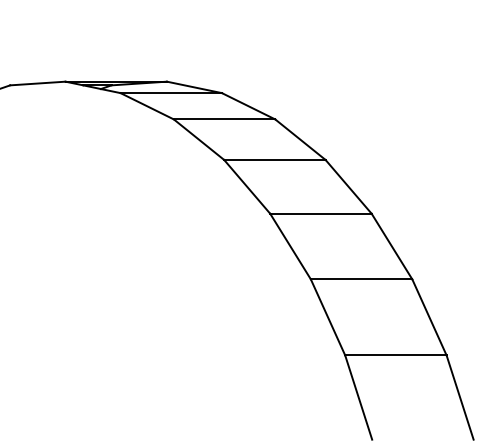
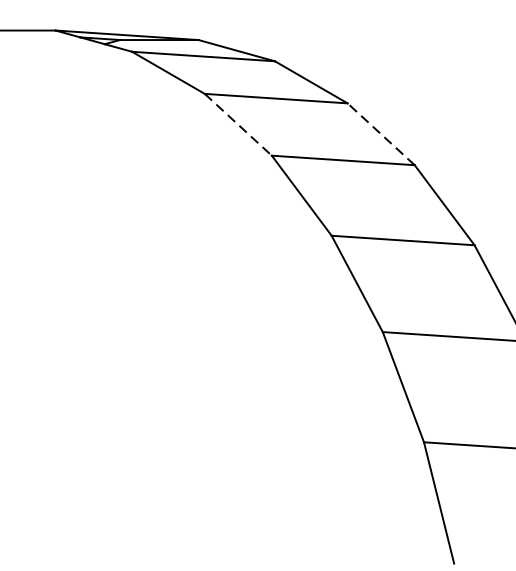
line: (300, 139) -> (381, 133), solid -> dashed
line: (199, 140) -> (238, 125), solid -> dashed

